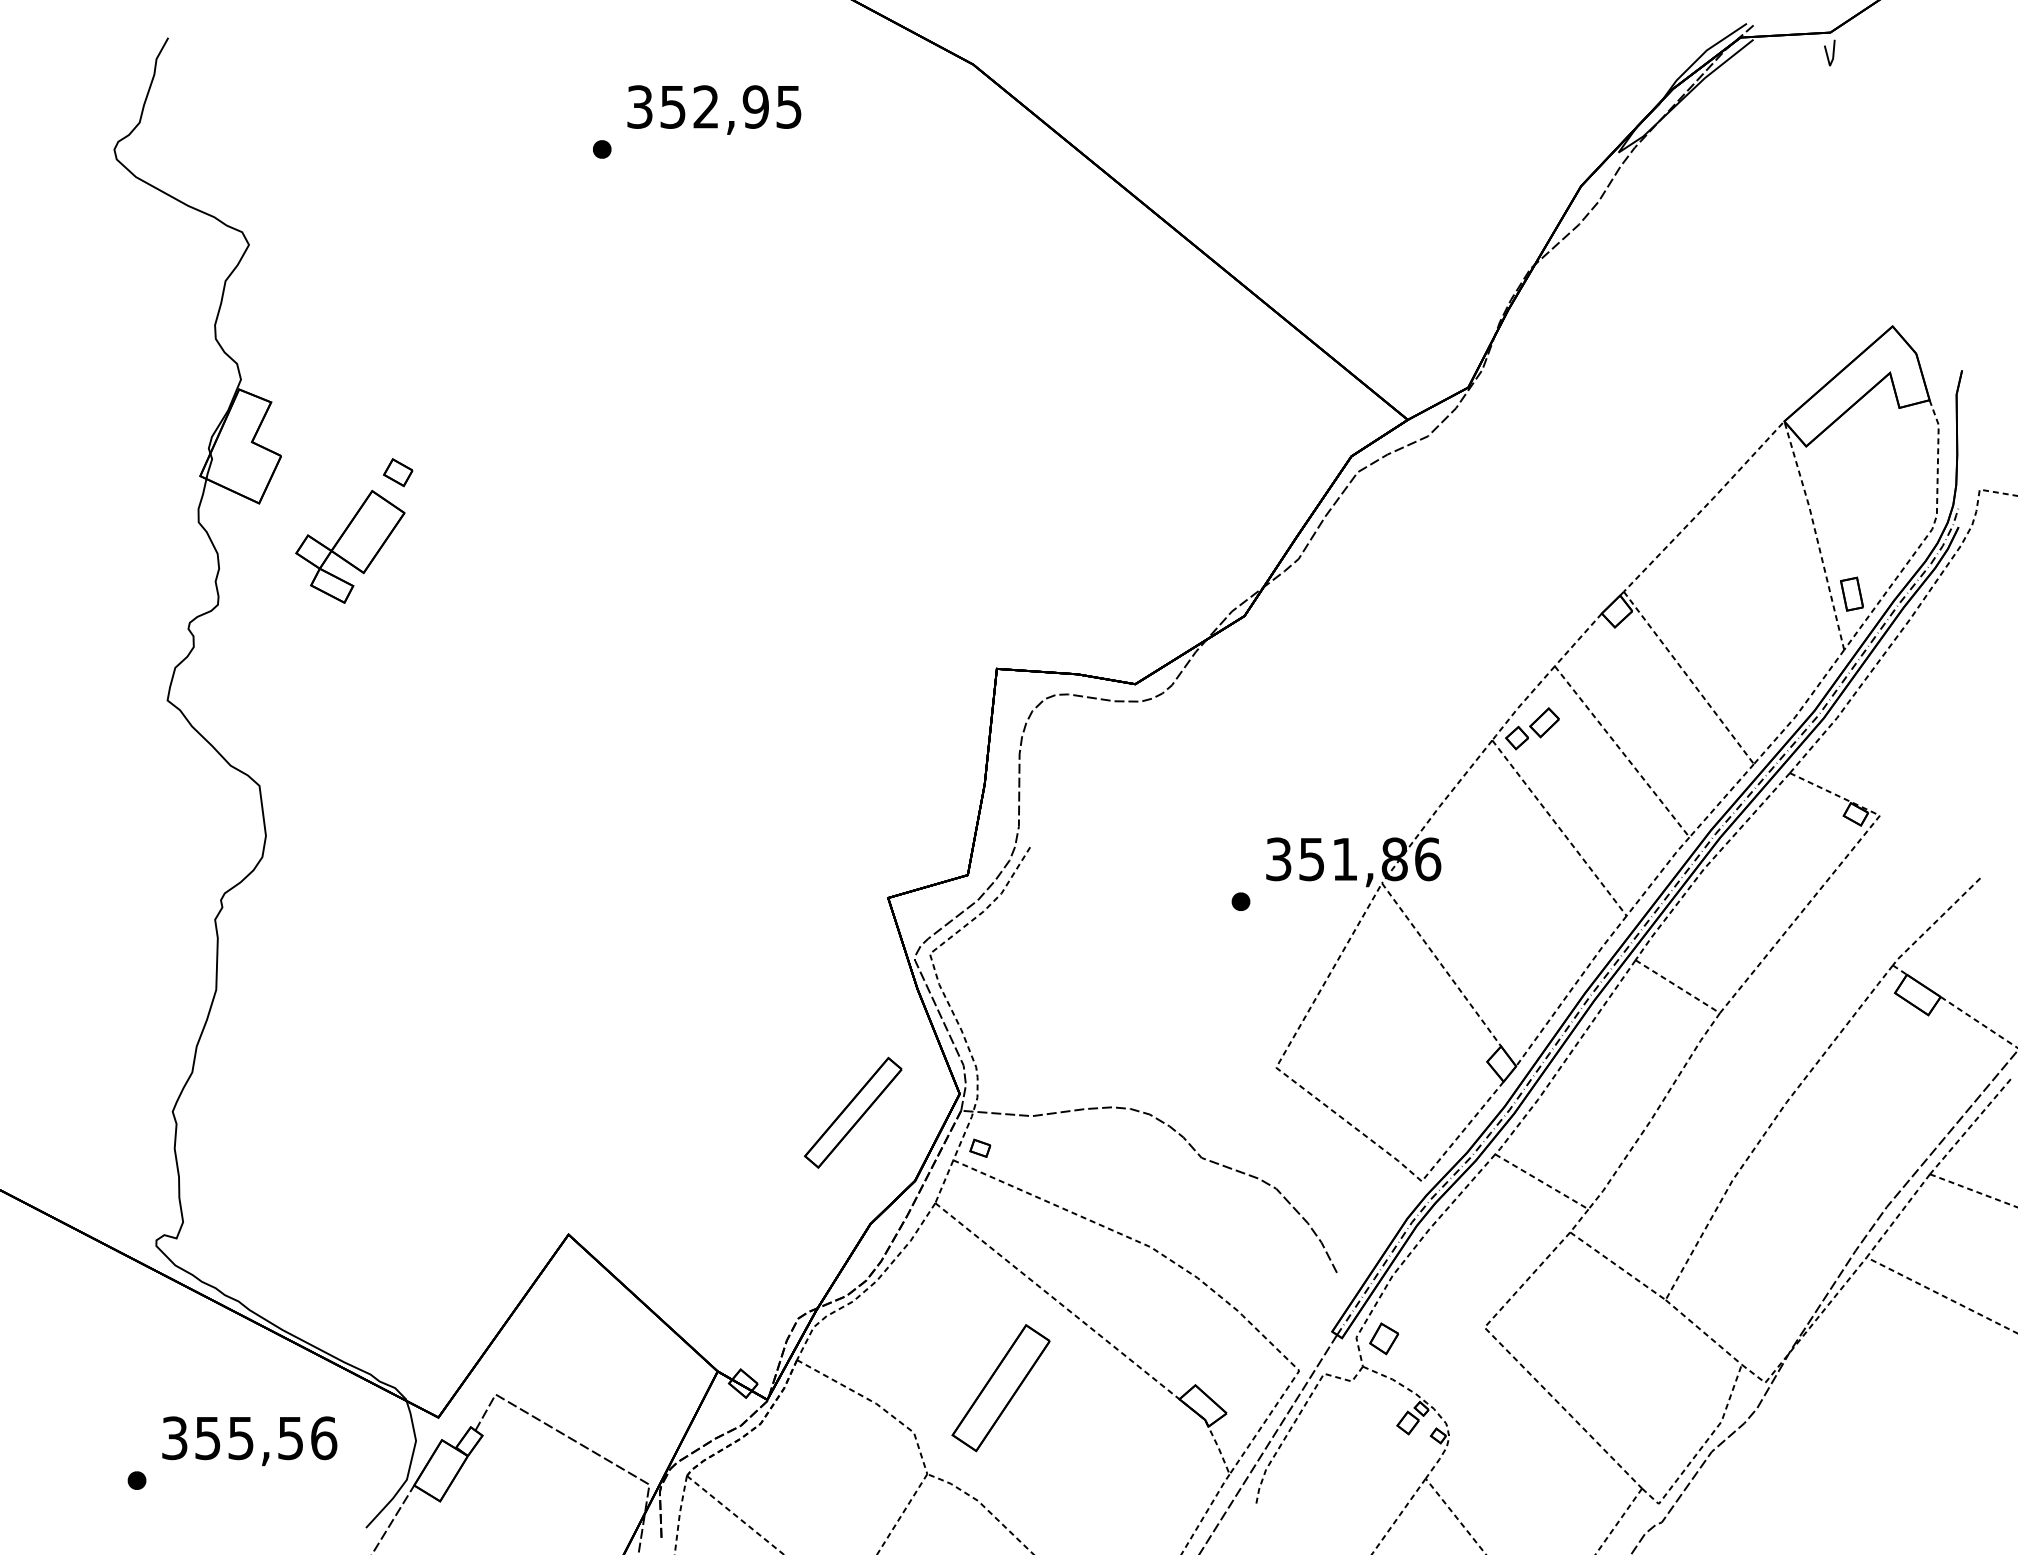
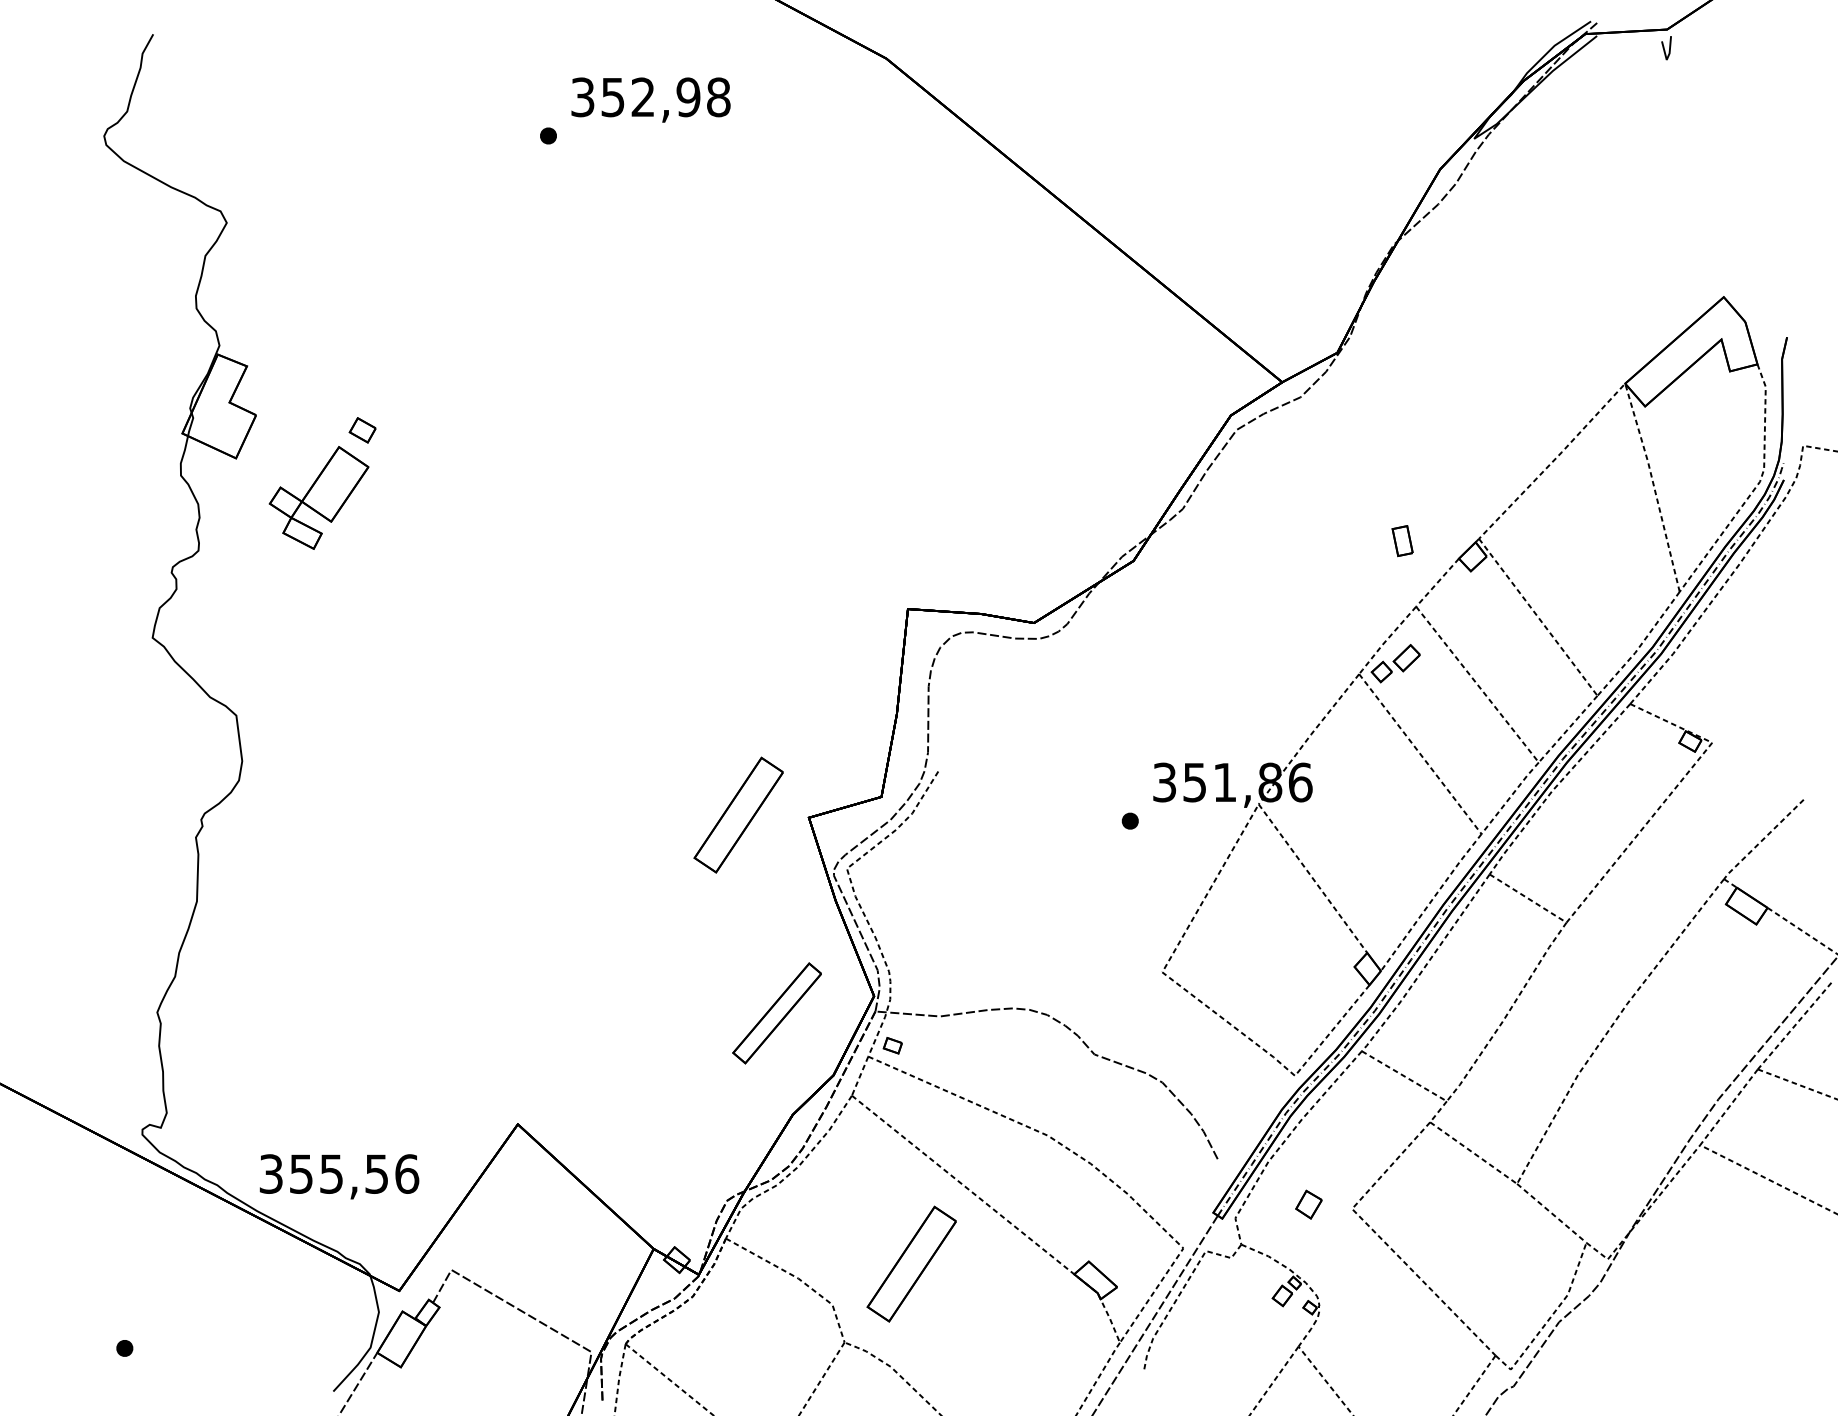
text: (789, 106) -> (719, 96), 352,95 -> 352,98
part: (1851, 593) -> (1402, 540), moved
part: (810, 895) -> (738, 815), added
part: (1384, 1338) -> (1309, 1204), moved
text: (249, 1440) -> (339, 1176), moved

